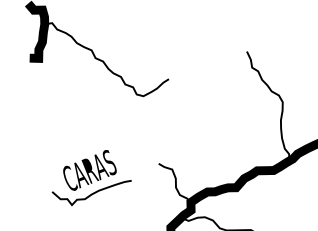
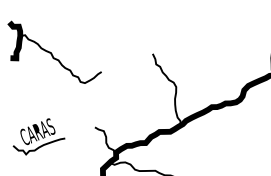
part: (90, 177) -> (38, 136), moved

